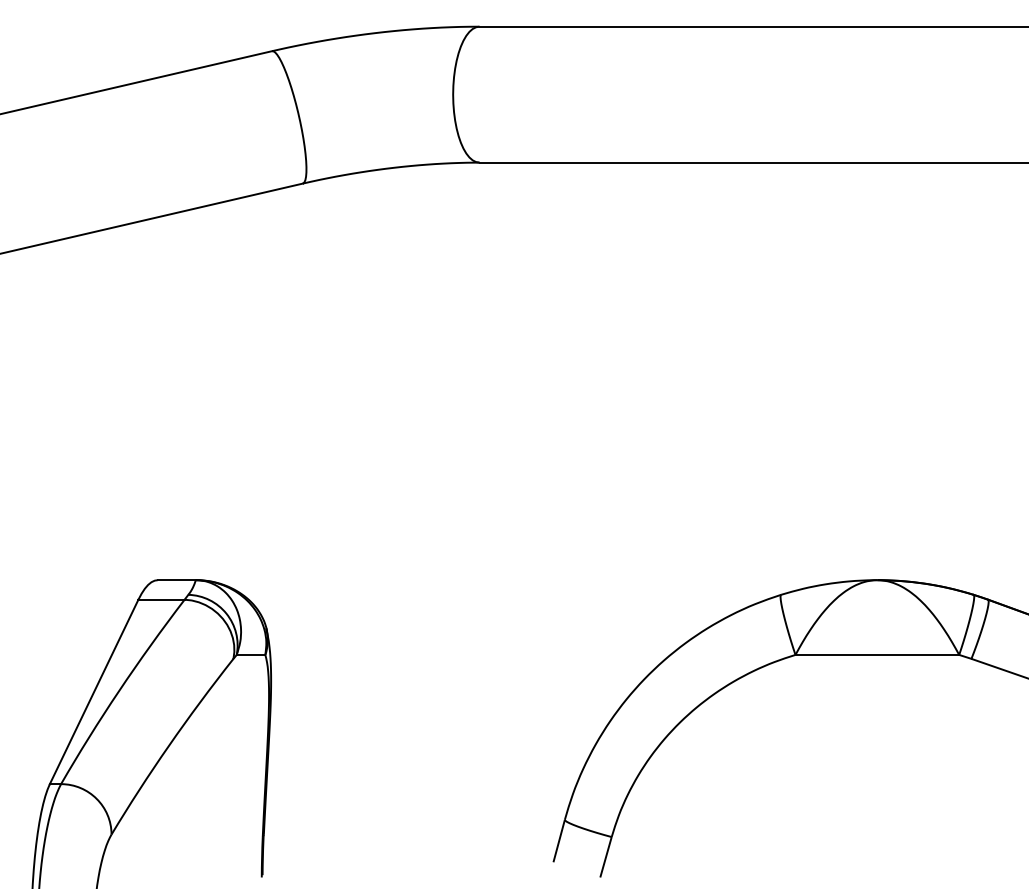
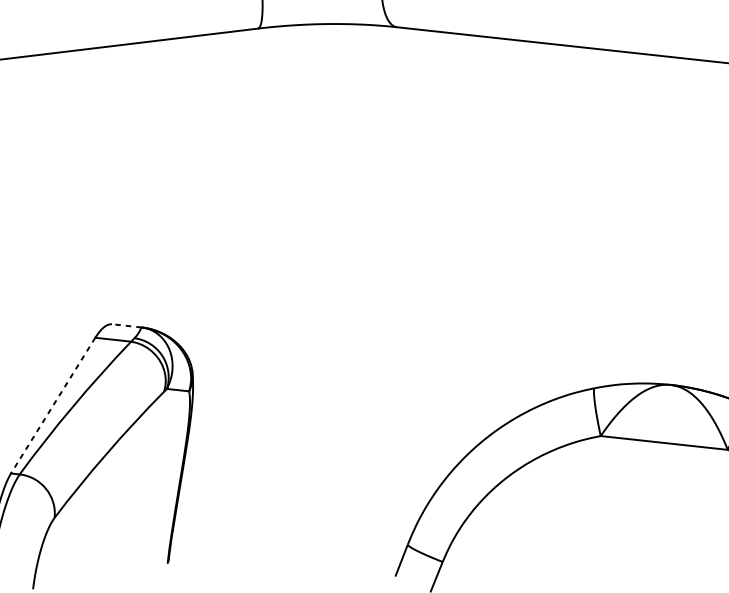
line: (176, 580) -> (126, 326), solid -> dashed
line: (93, 692) -> (52, 406), solid -> dashed

